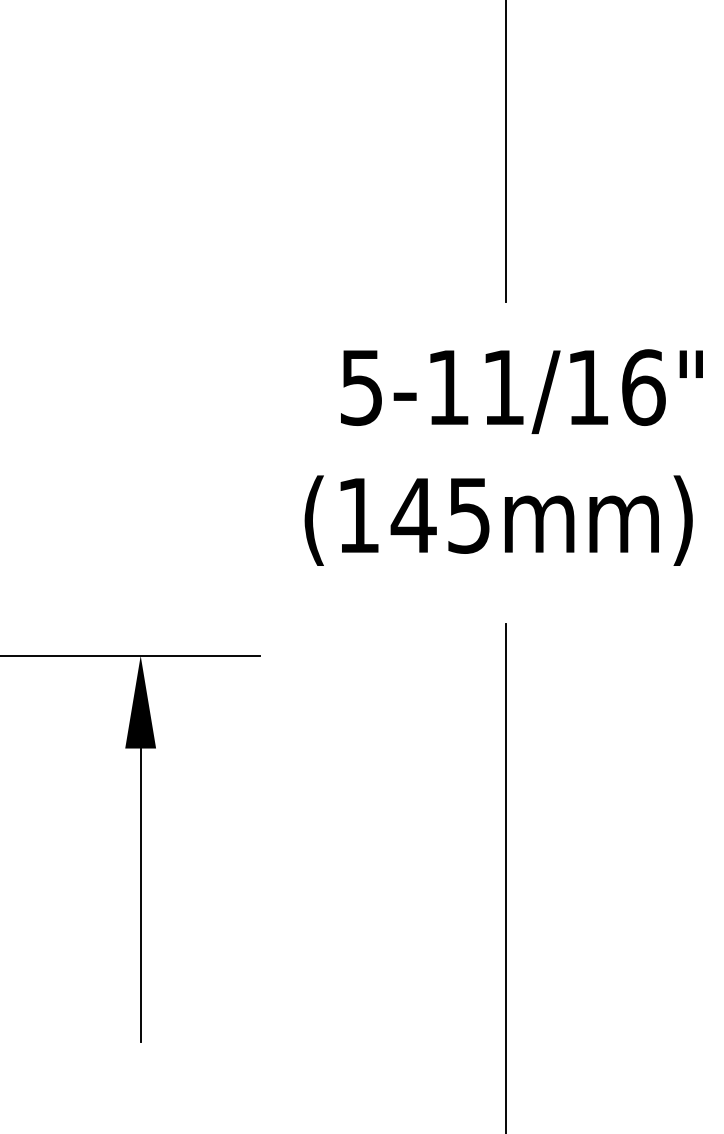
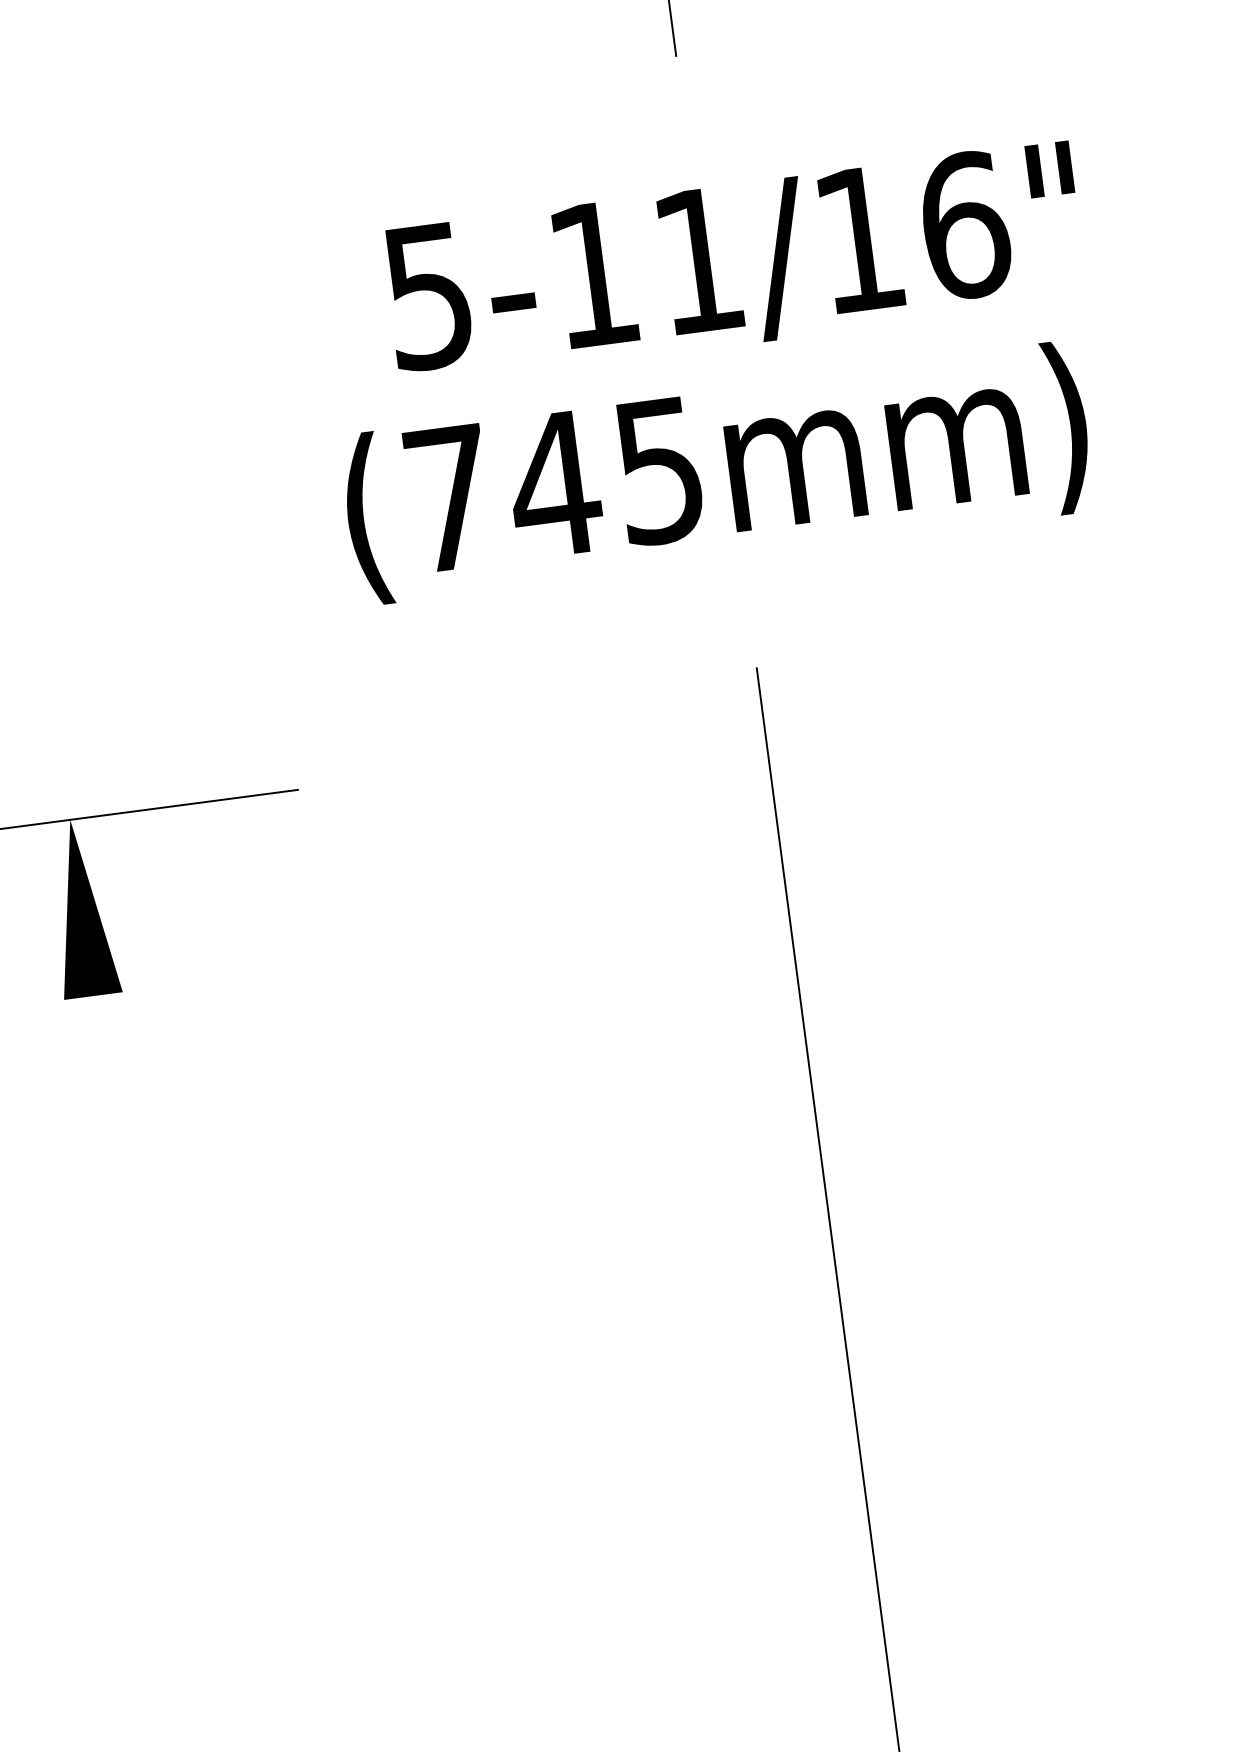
text: (521, 391) -> (733, 263), moved
text: (358, 515) -> (449, 498), (145mm) -> (745mm)
line: (140, 895) -> (129, 1275), removed

